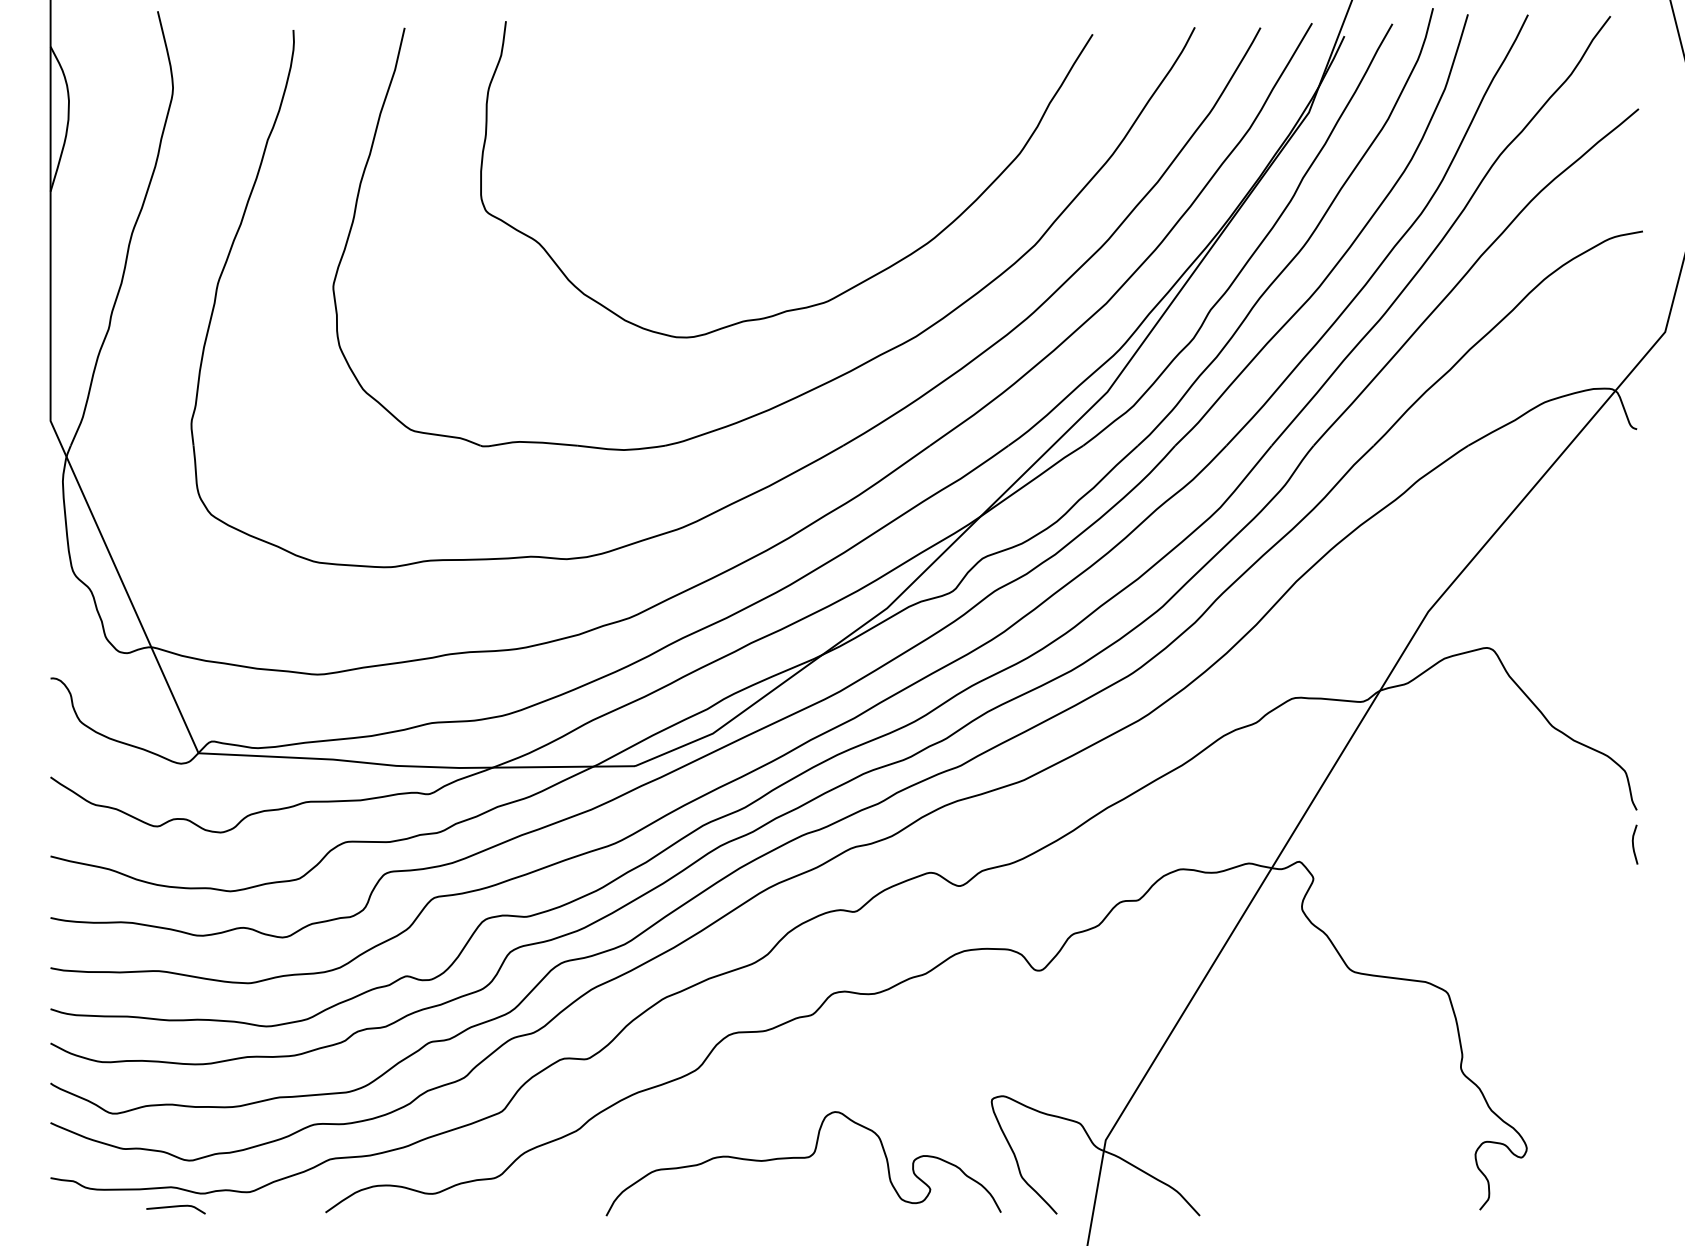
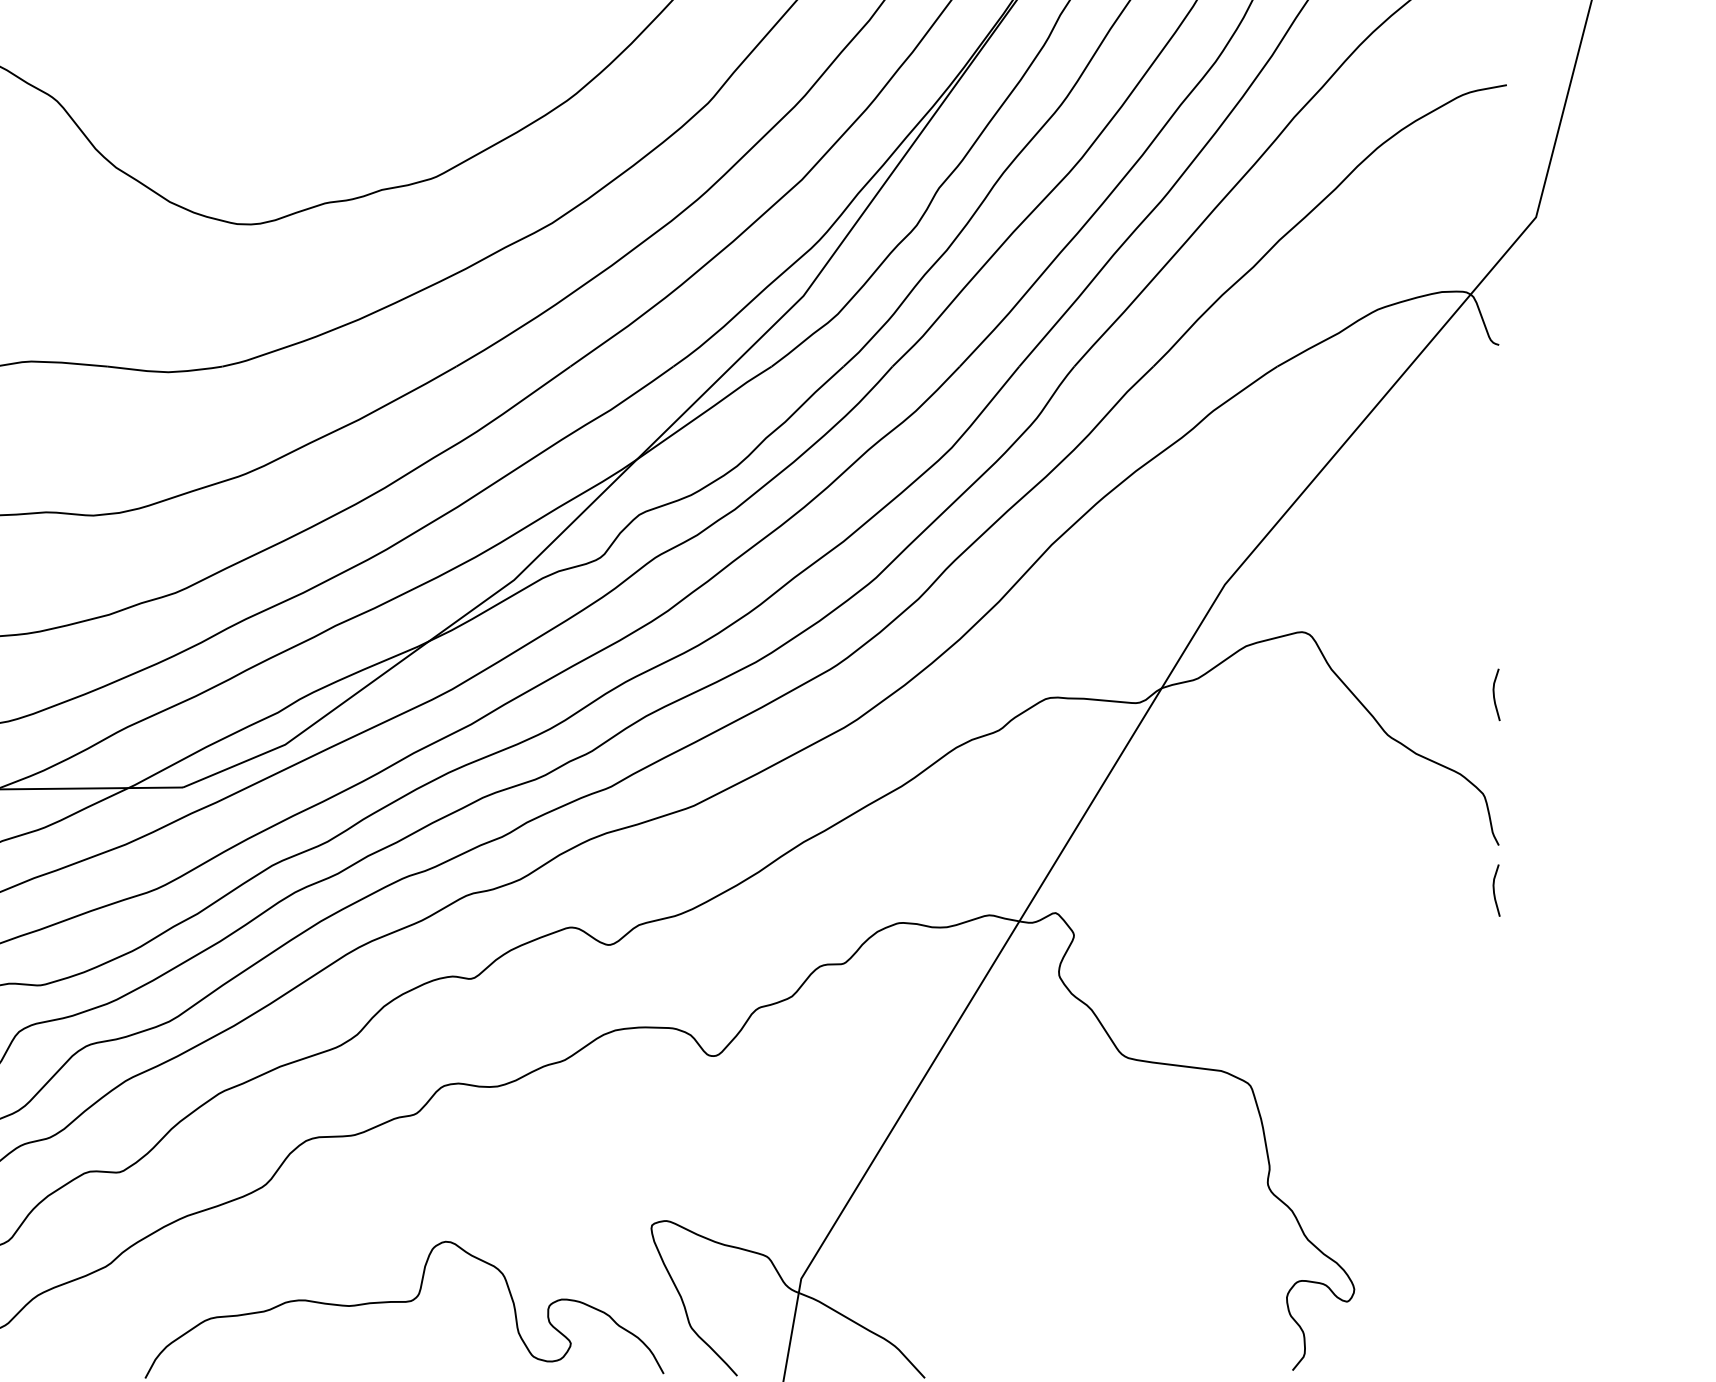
curve: (1633, 695) -> (1494, 694), added

